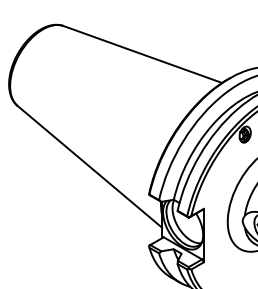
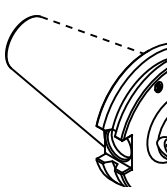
line: (142, 54) -> (92, 35), solid -> dashed

